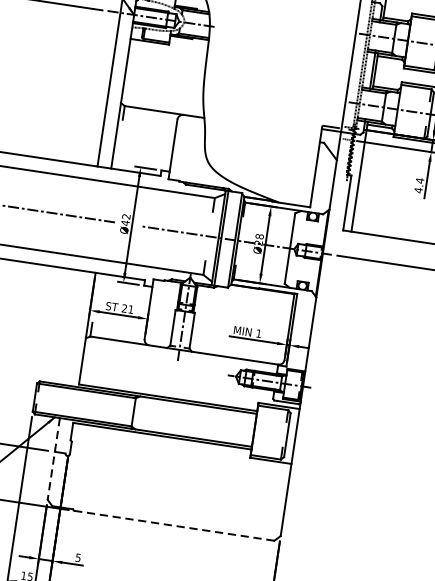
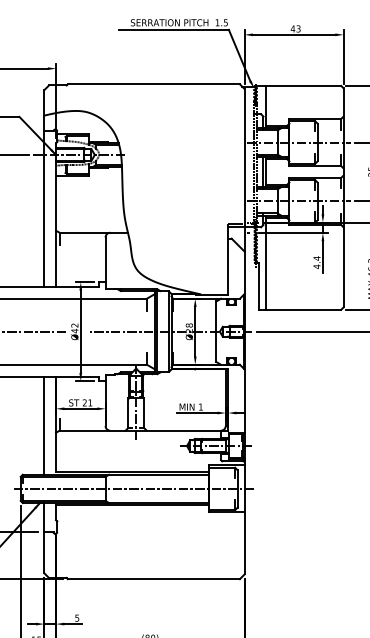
line: (73, 327) -> (44, 425), added
line: (166, 416) -> (133, 488), added
line: (53, 459) -> (44, 538), dashed -> solid
line: (173, 526) -> (153, 579), dashed -> solid

